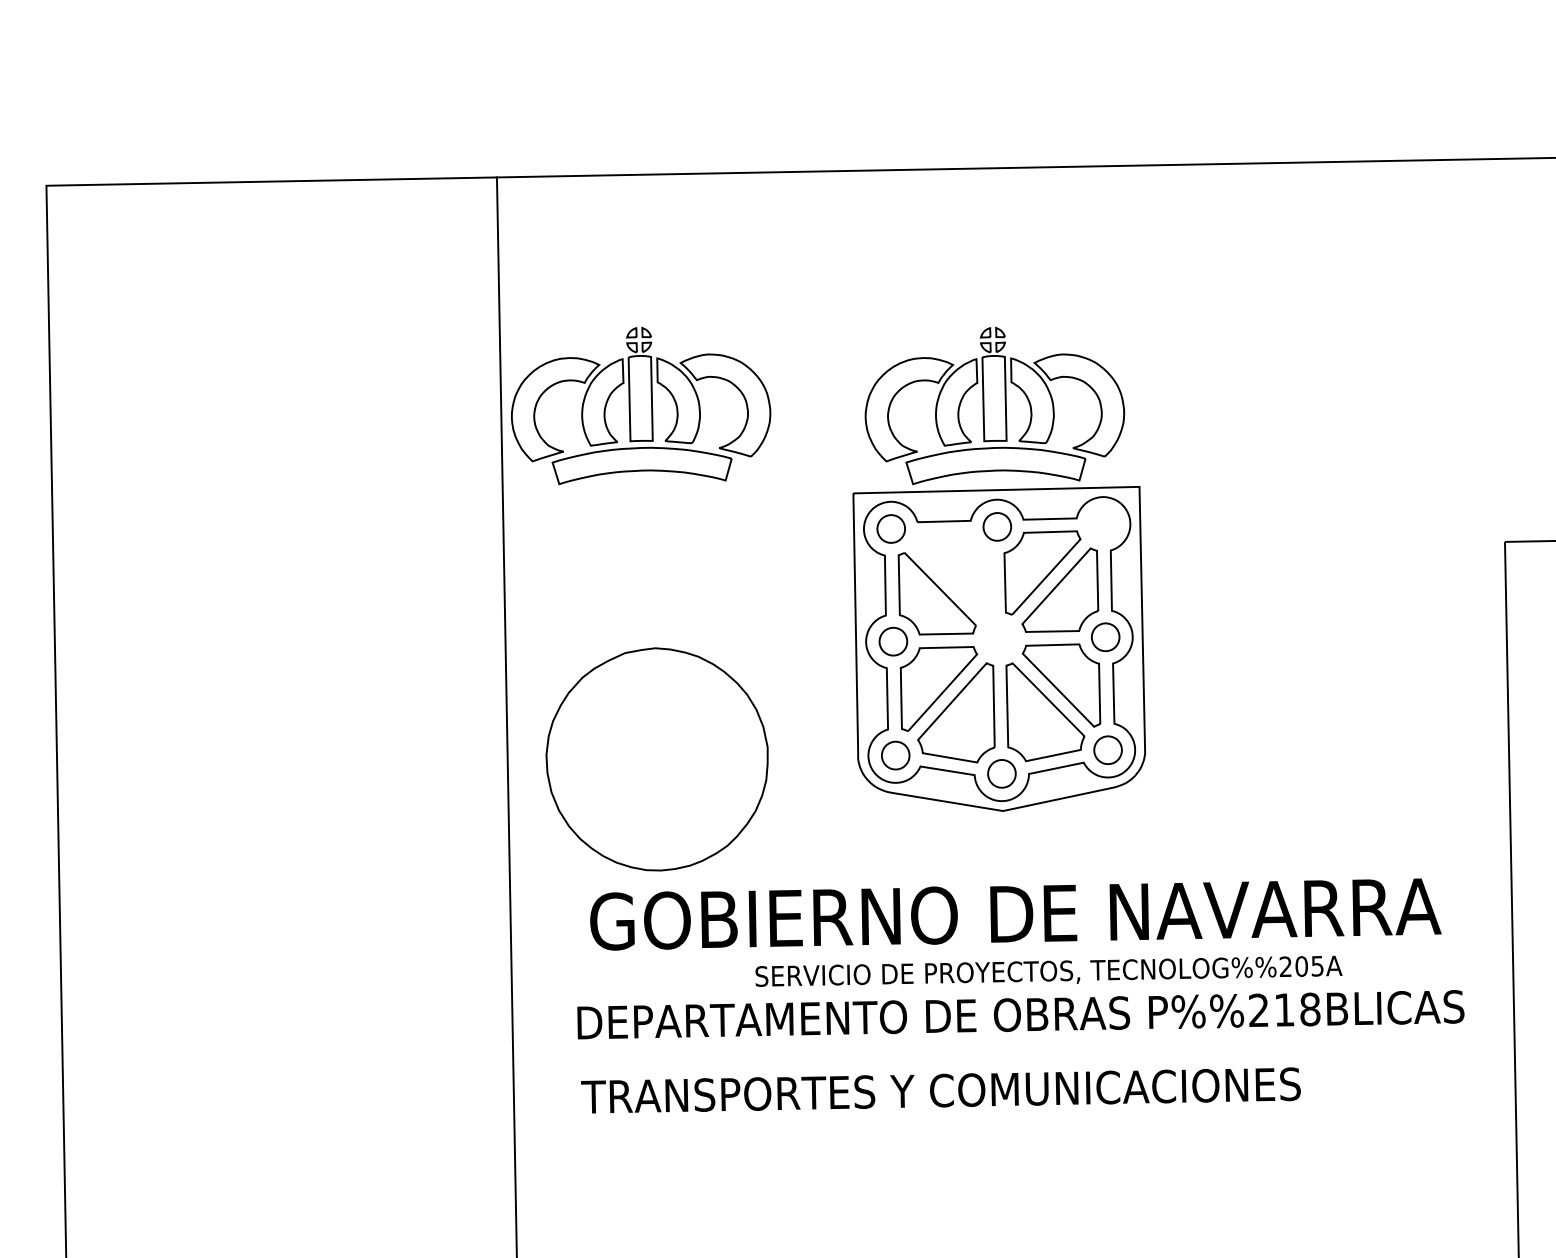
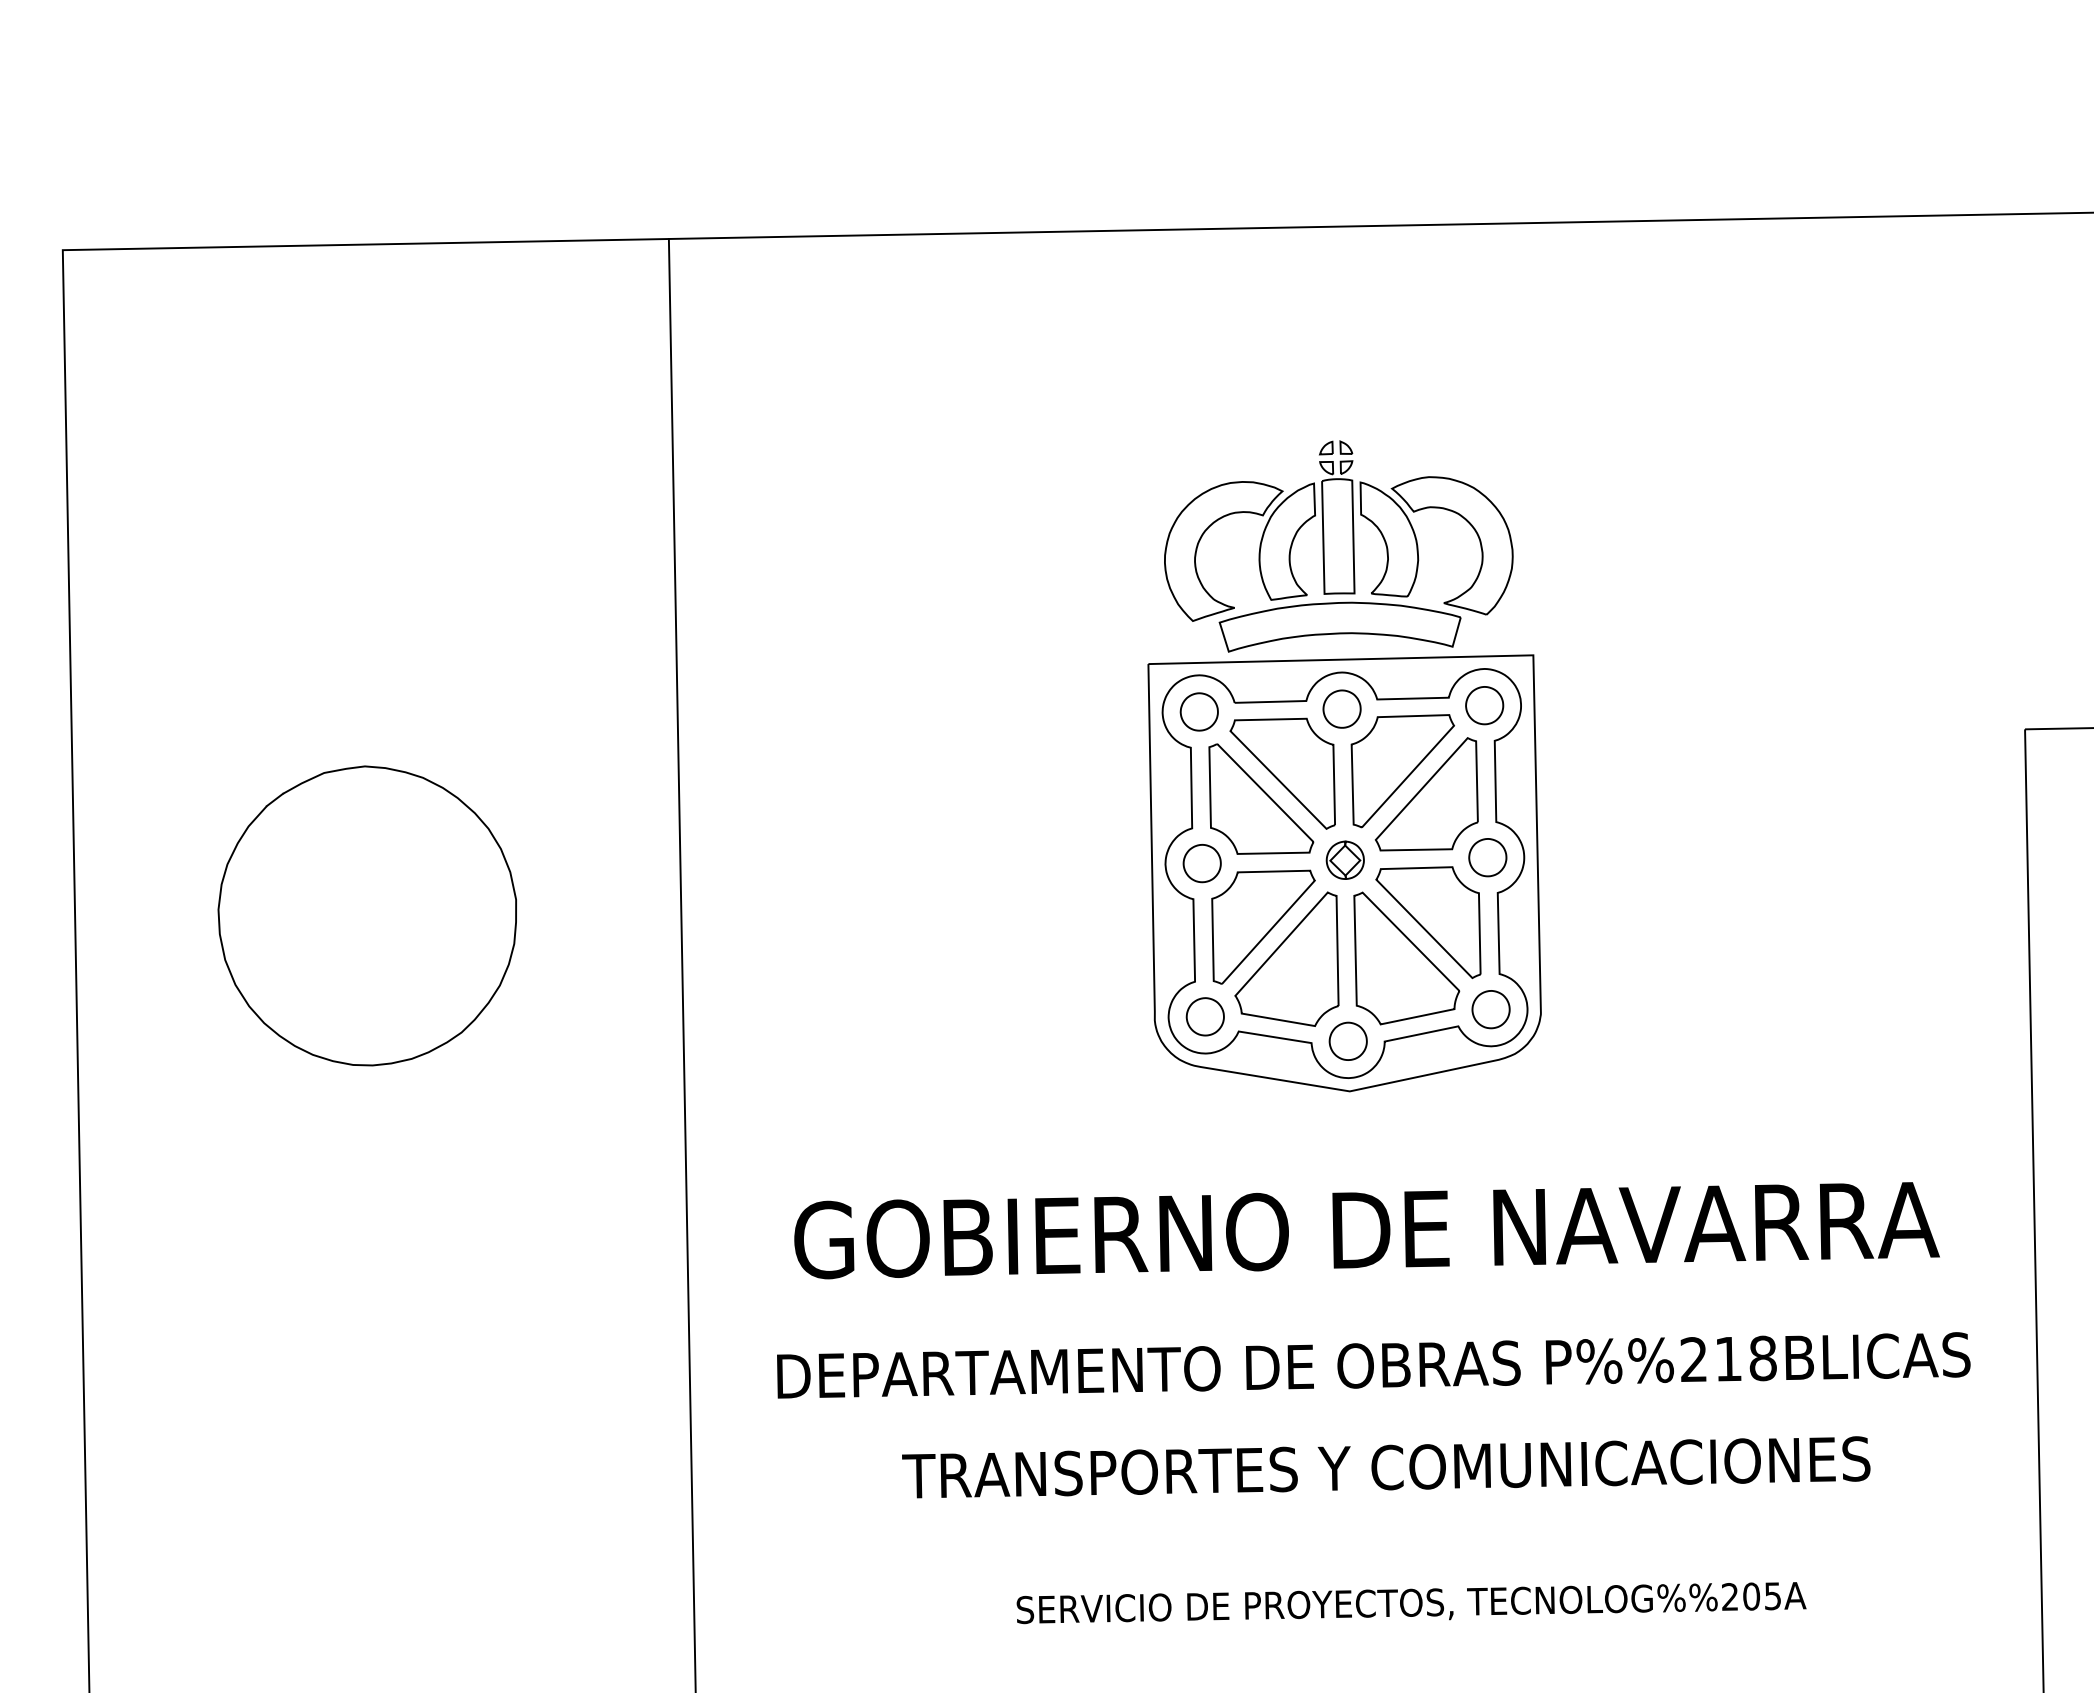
part: (640, 406) -> (862, 546), removed
part: (1103, 524) -> (1484, 705), added
part: (953, 574) -> (1282, 773), added
part: (999, 638) -> (1344, 859), added
part: (656, 759) -> (366, 915), moved
text: (1048, 971) -> (1411, 1603), moved
text: (941, 1090) -> (1386, 1467), moved

